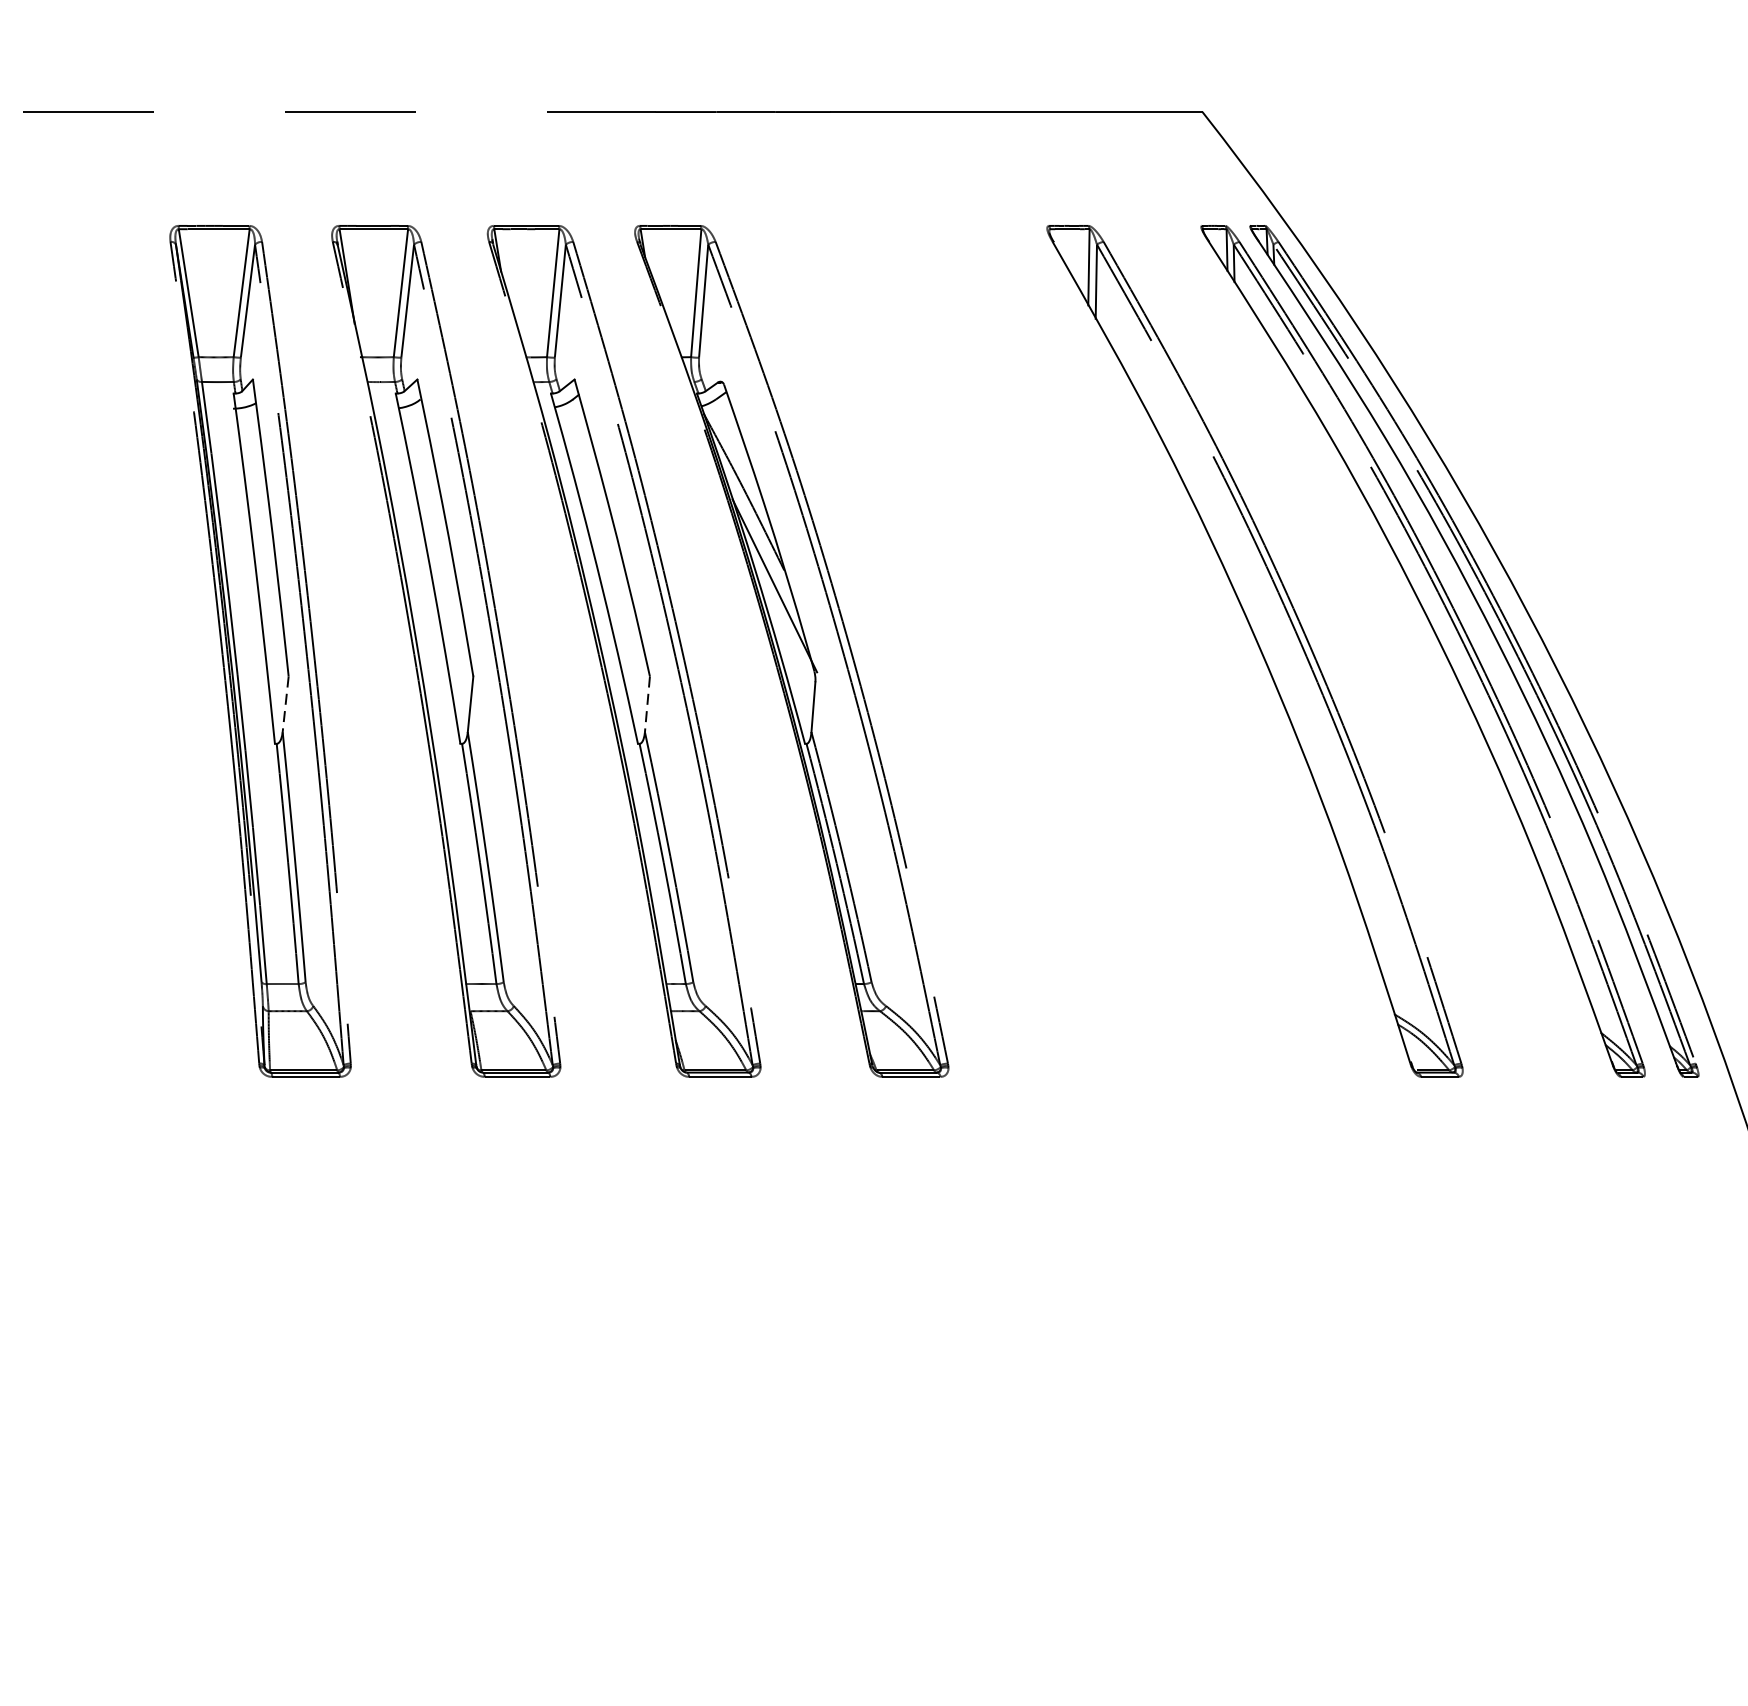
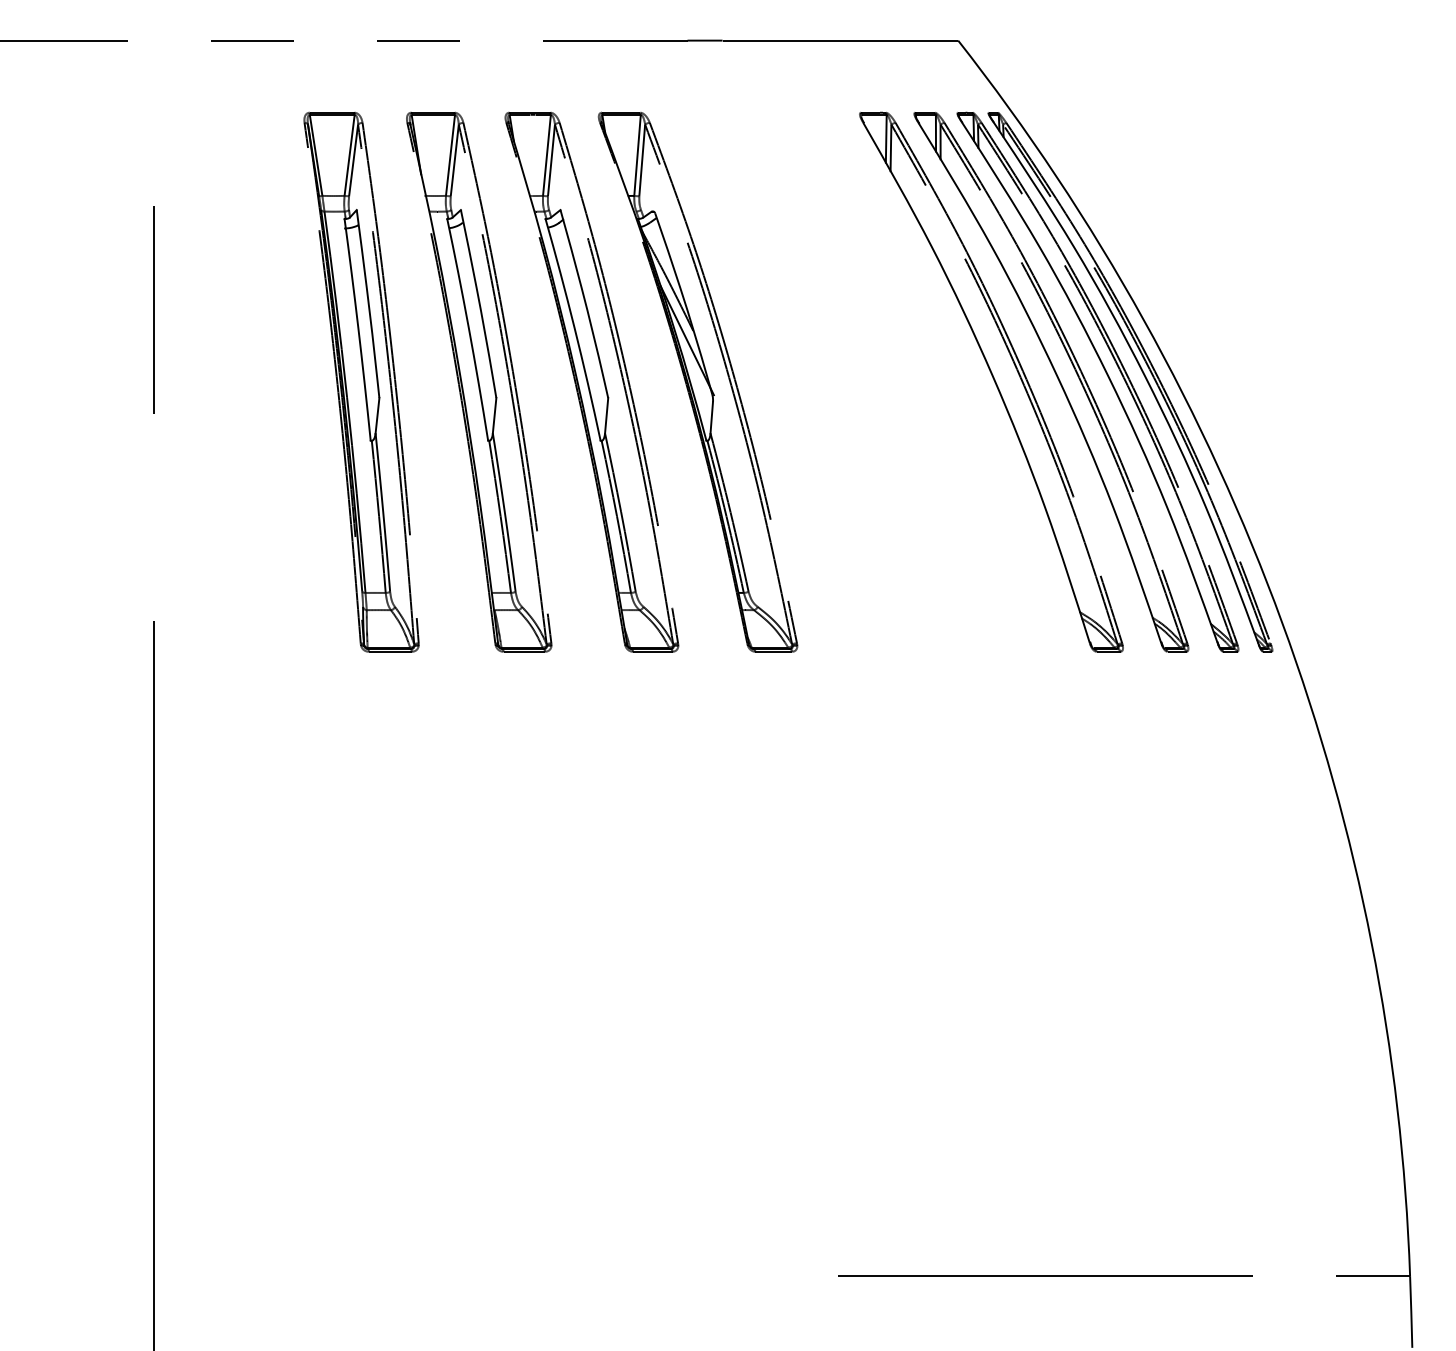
part: (1359, 647) -> (1057, 379), added
line: (285, 703) -> (377, 415), dashed -> solid
line: (647, 703) -> (606, 415), dashed -> solid

